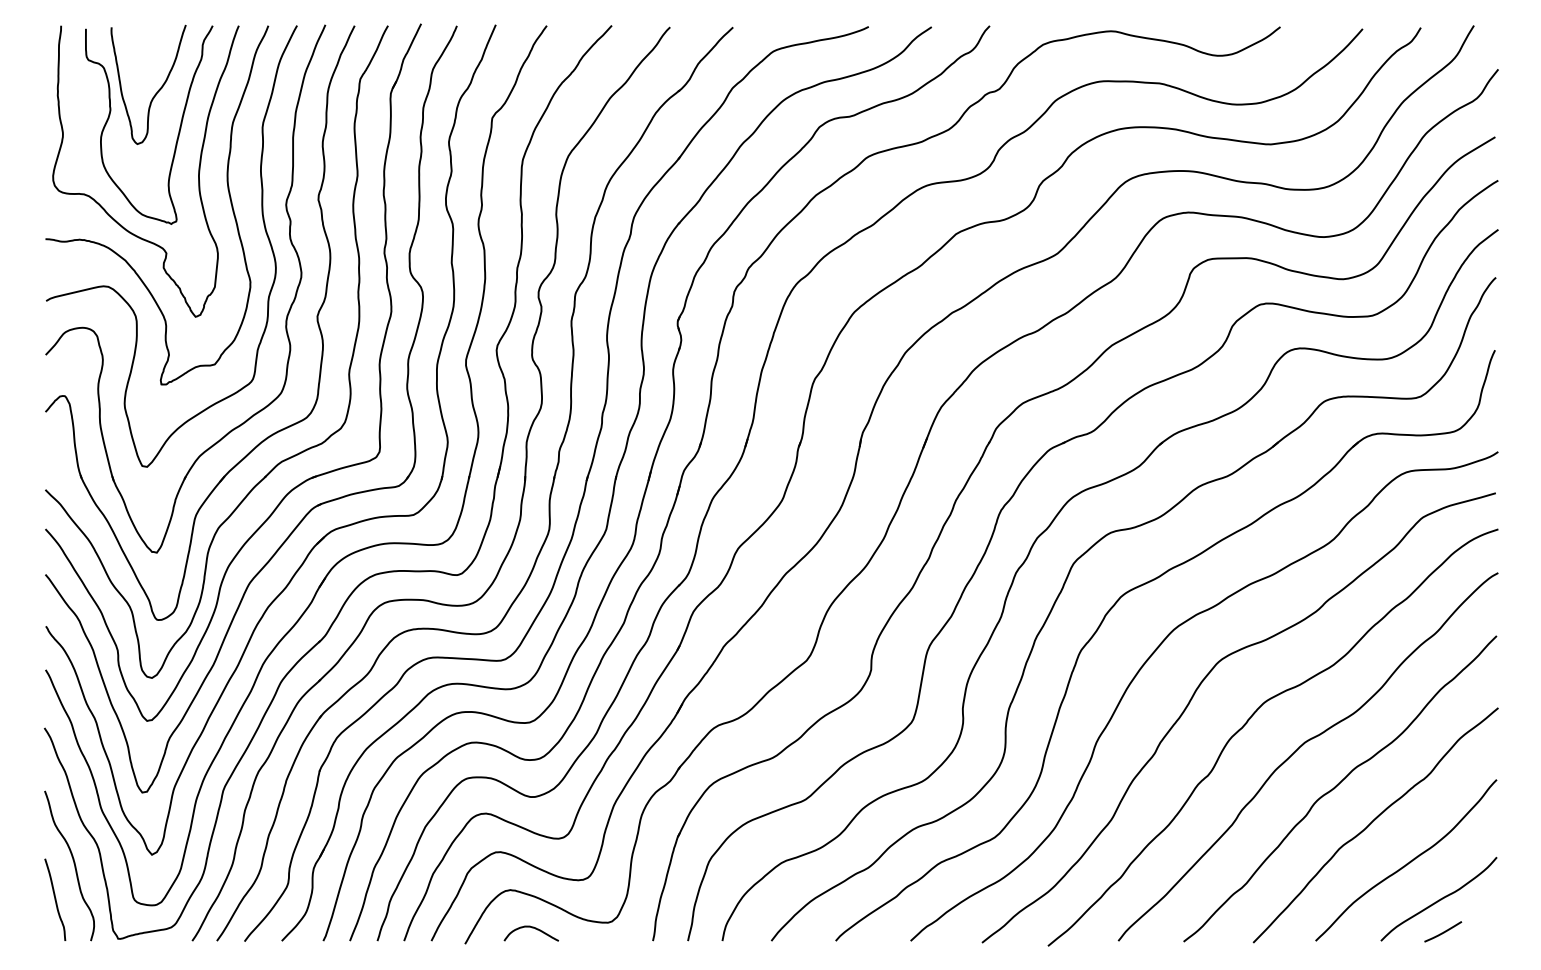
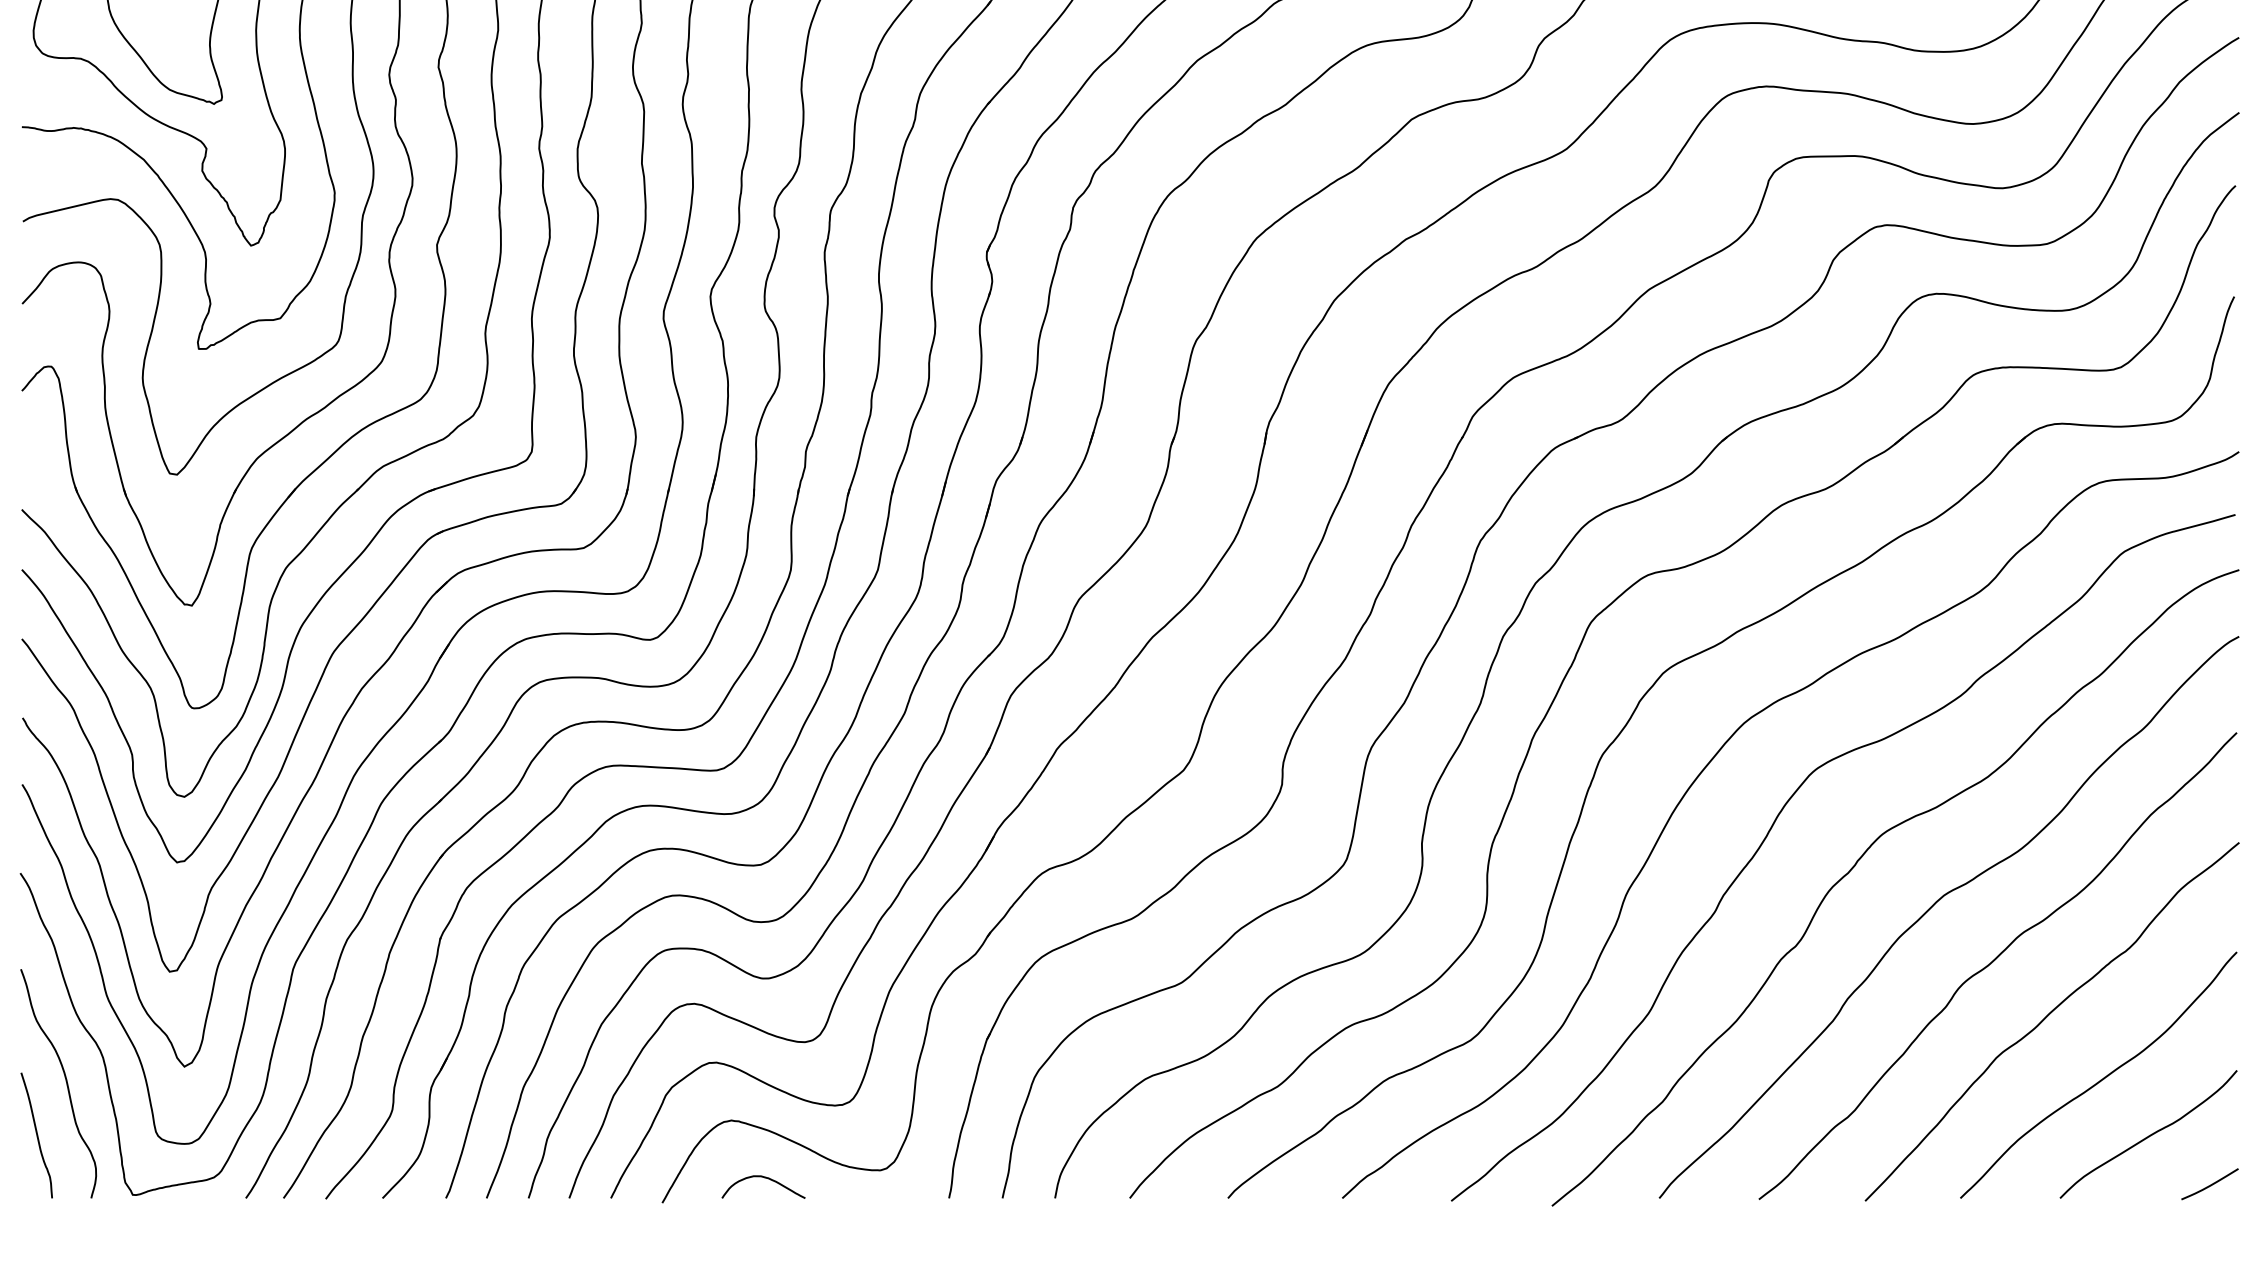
curve: (1443, 931) -> (2210, 1183), moved

